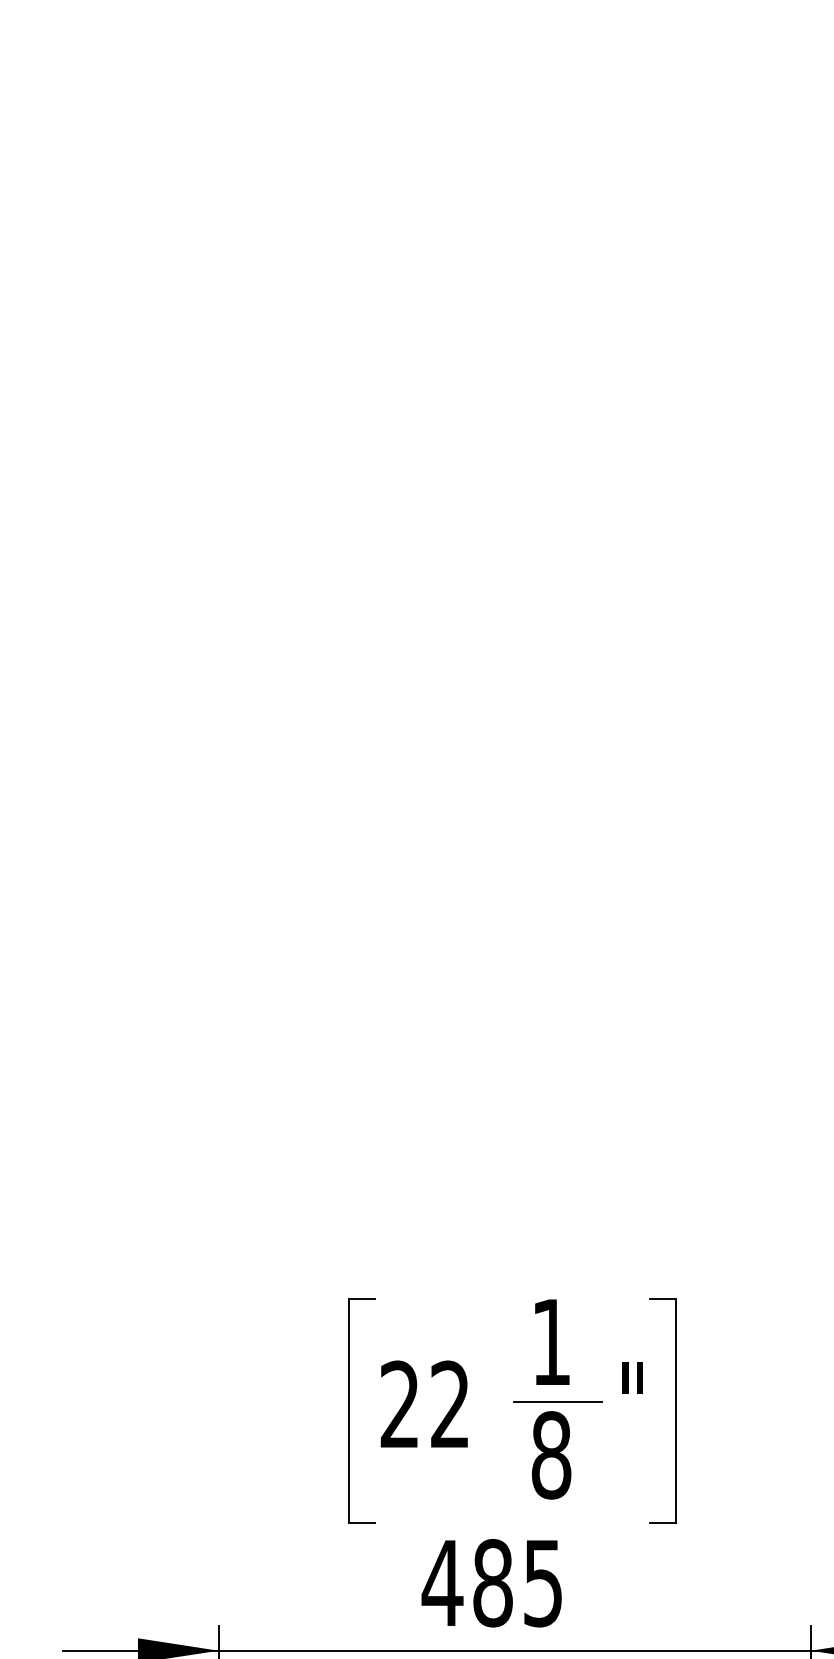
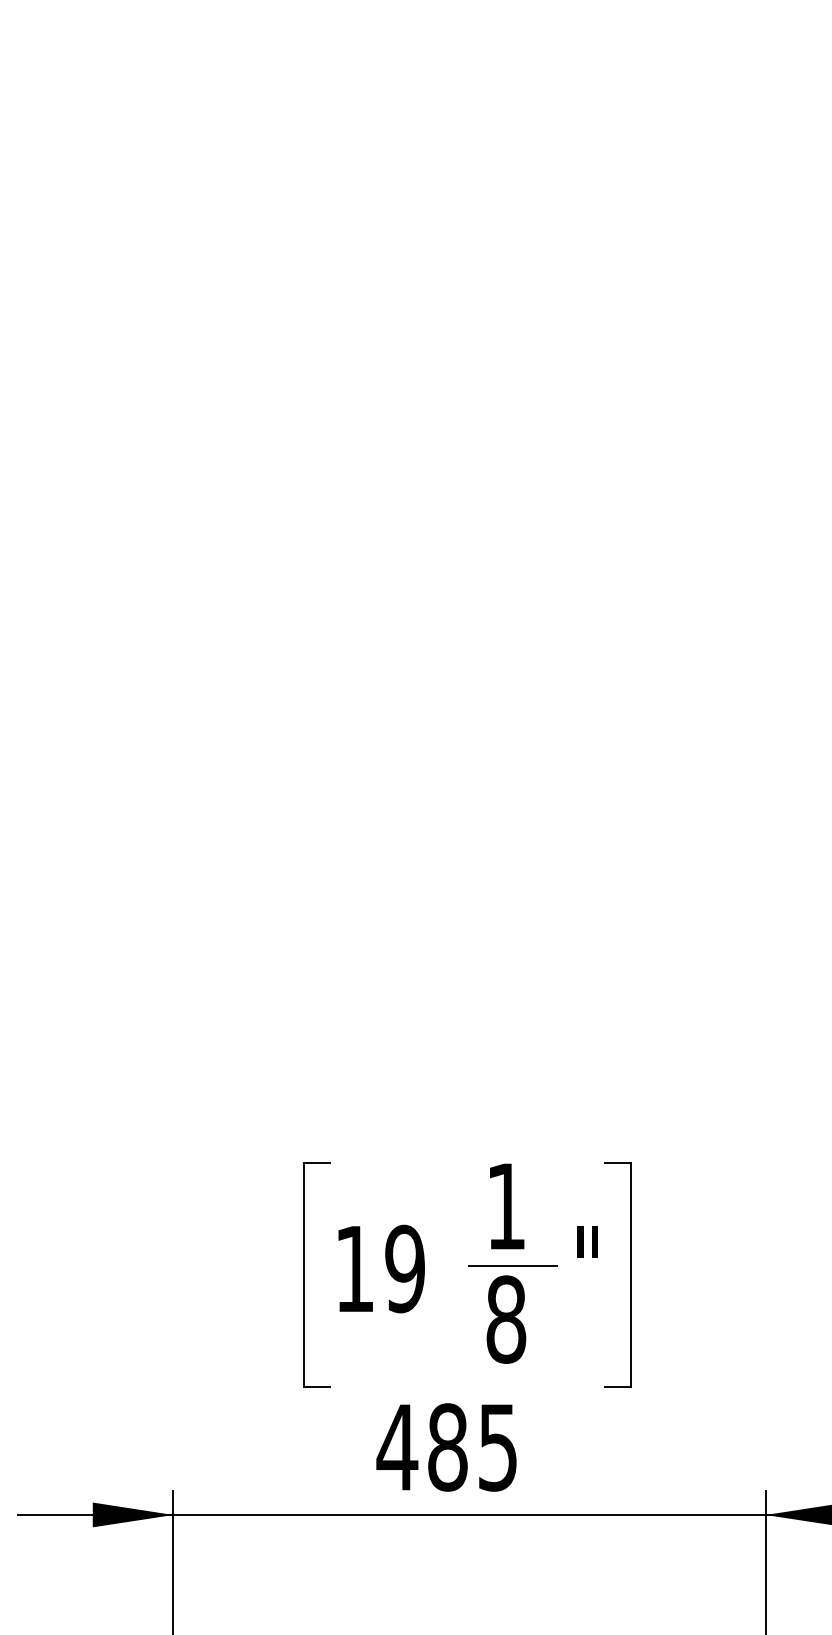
text: (425, 1404) -> (380, 1268), 22 -> 19

